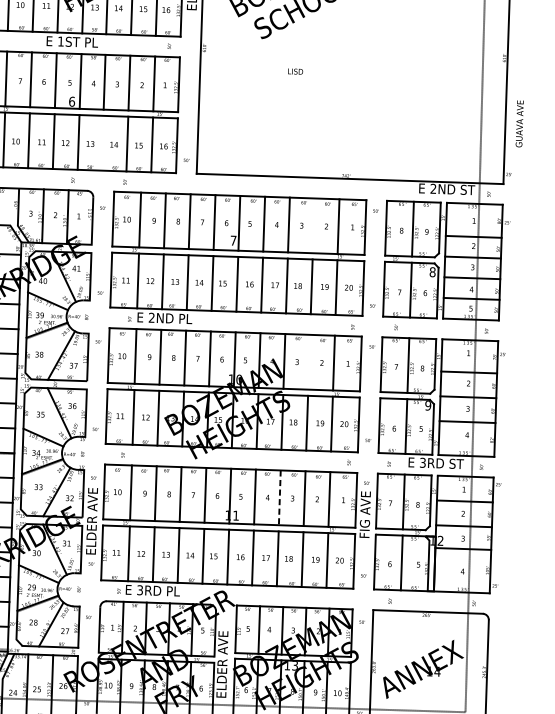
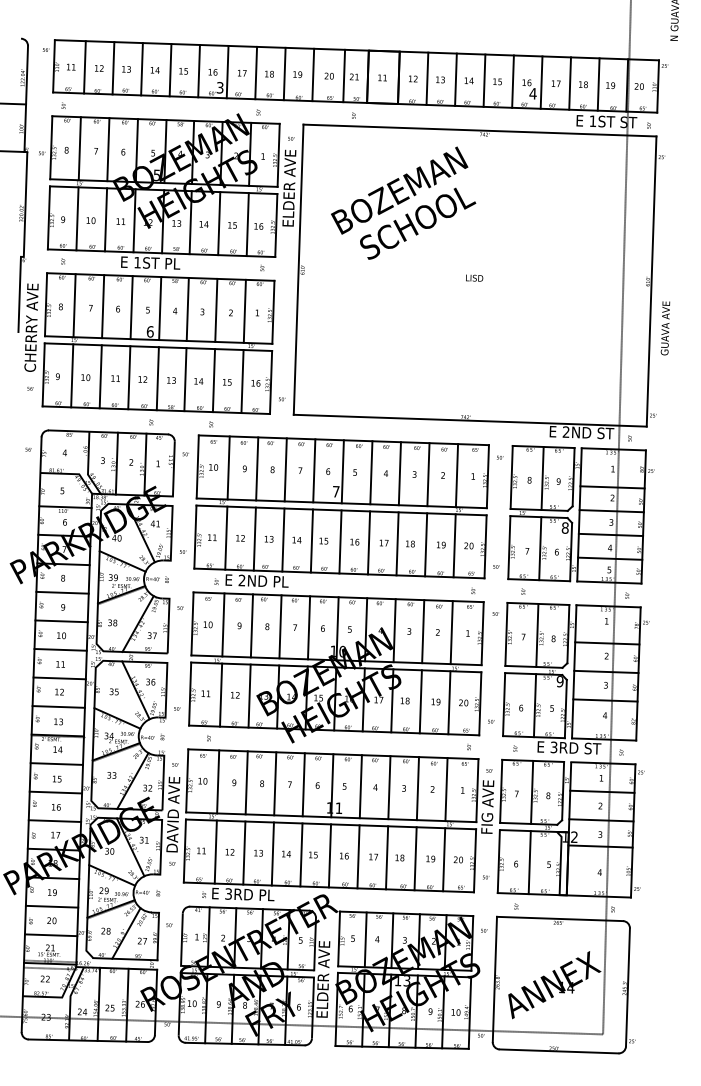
text: (295, 71) -> (474, 277), moved
text: (519, 124) -> (665, 328), moved
line: (102, 143) -> (185, 379), added
line: (313, 225) -> (428, 474), added
line: (309, 362) -> (423, 631), added
line: (279, 497) -> (389, 787), dashed -> solid
text: (92, 521) -> (173, 814), ELDER AVE -> DAVID AVE

